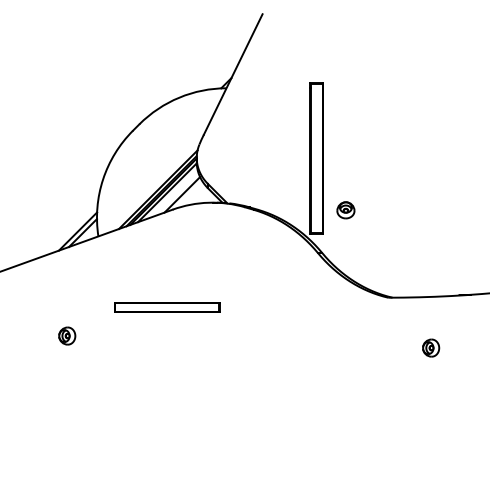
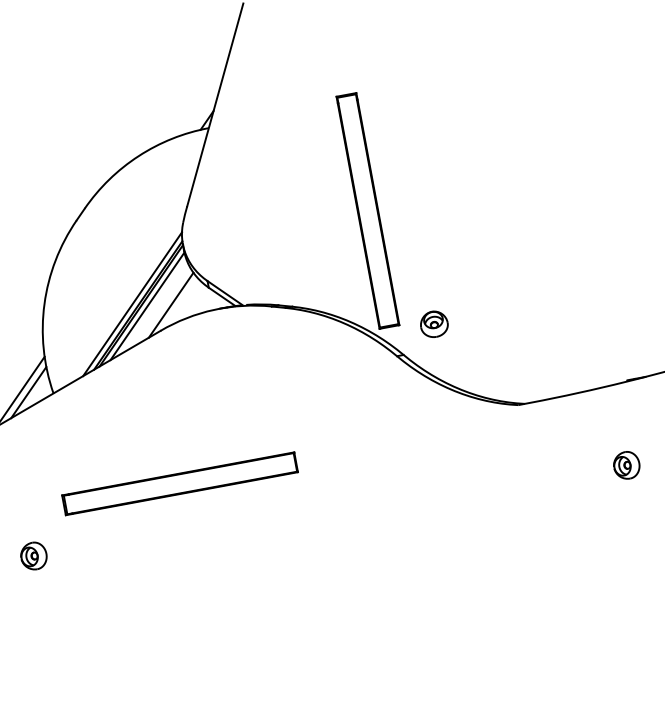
part: (345, 210) -> (433, 324), moved
part: (166, 307) -> (178, 483), size x1.43
part: (431, 347) -> (627, 464), moved

